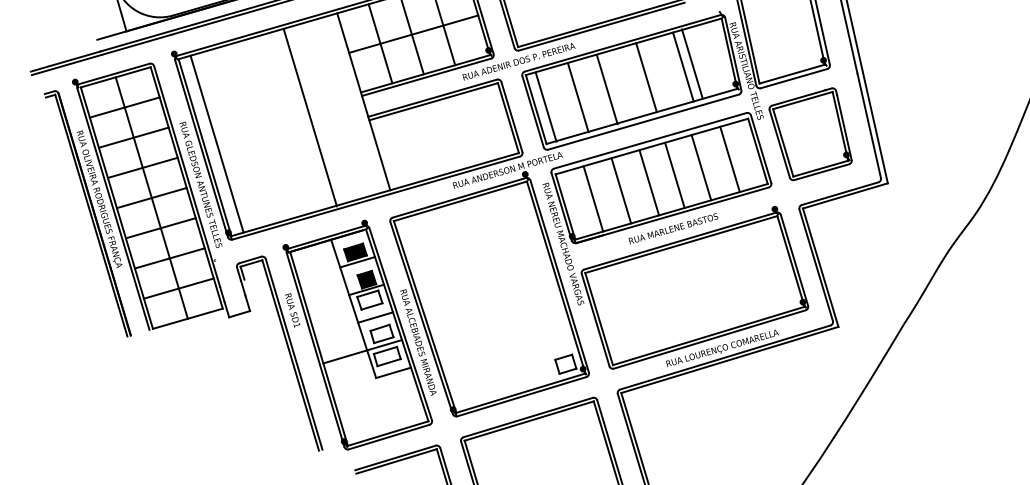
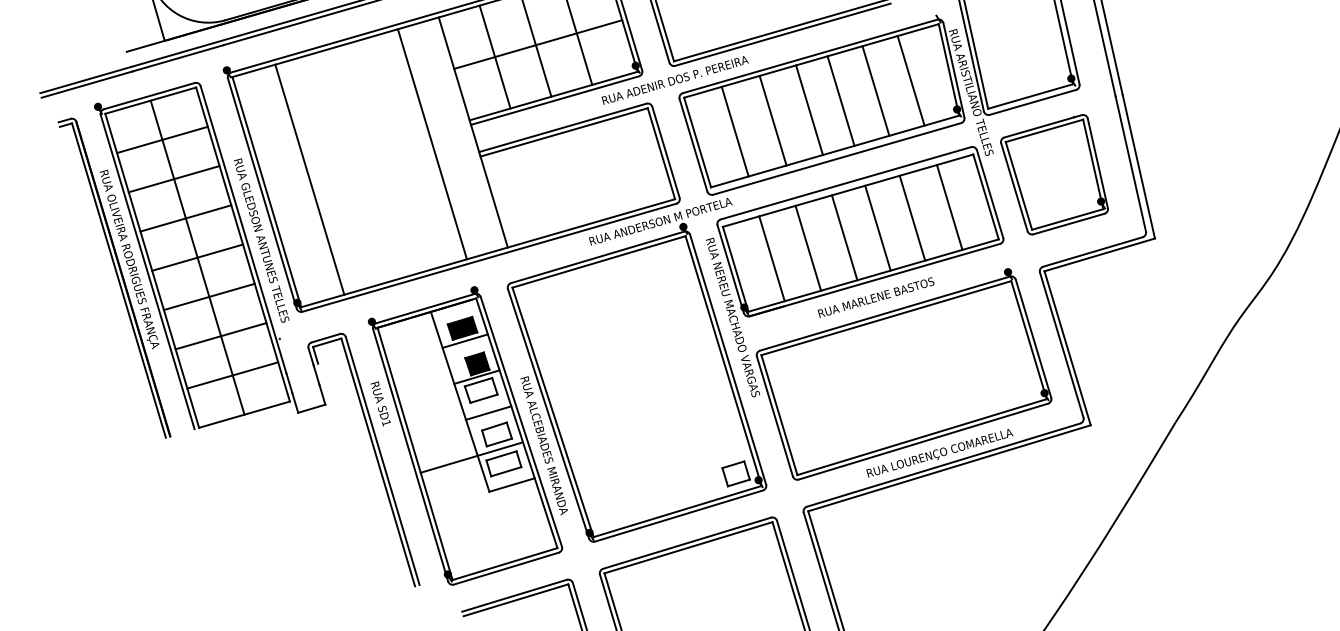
line: (692, 63) -> (876, 90), moved
line: (683, 66) -> (911, 80), moved
line: (606, 89) -> (808, 109), moved
line: (577, 97) -> (772, 120), moved
line: (545, 106) -> (734, 130), moved
line: (309, 117) -> (431, 143), moved
line: (216, 143) -> (309, 178), moved

